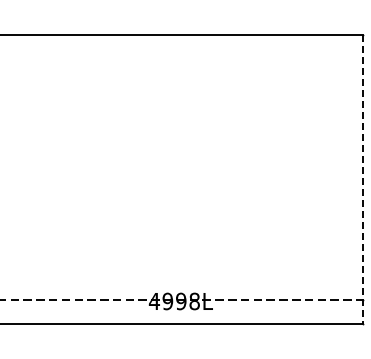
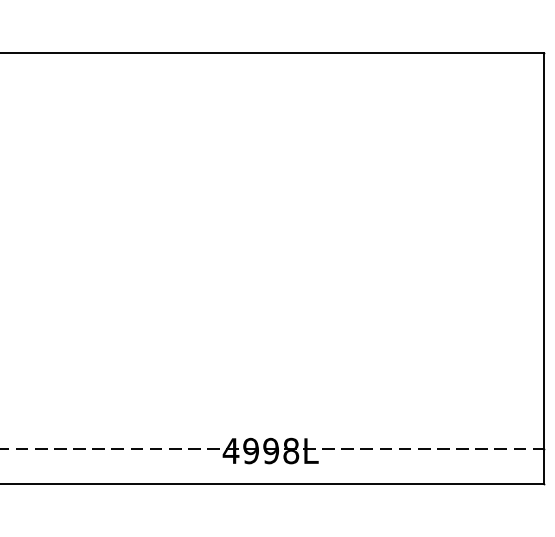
line: (363, 179) -> (543, 268), dashed -> solid

